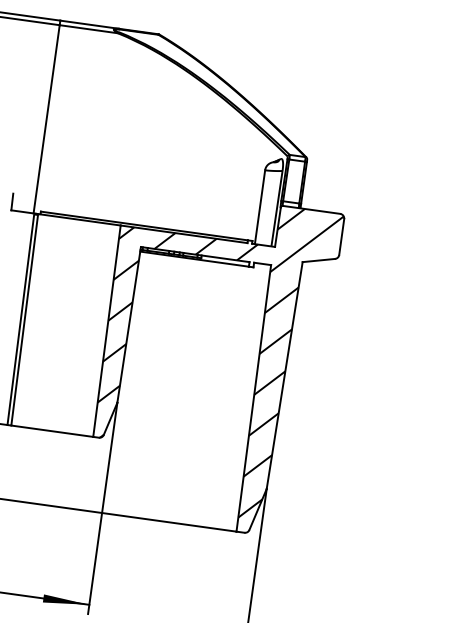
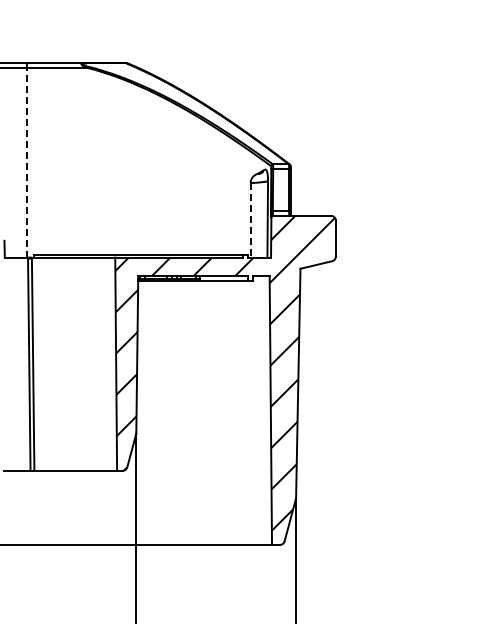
line: (46, 119) -> (27, 162), solid -> dashed
line: (259, 207) -> (250, 220), solid -> dashed

